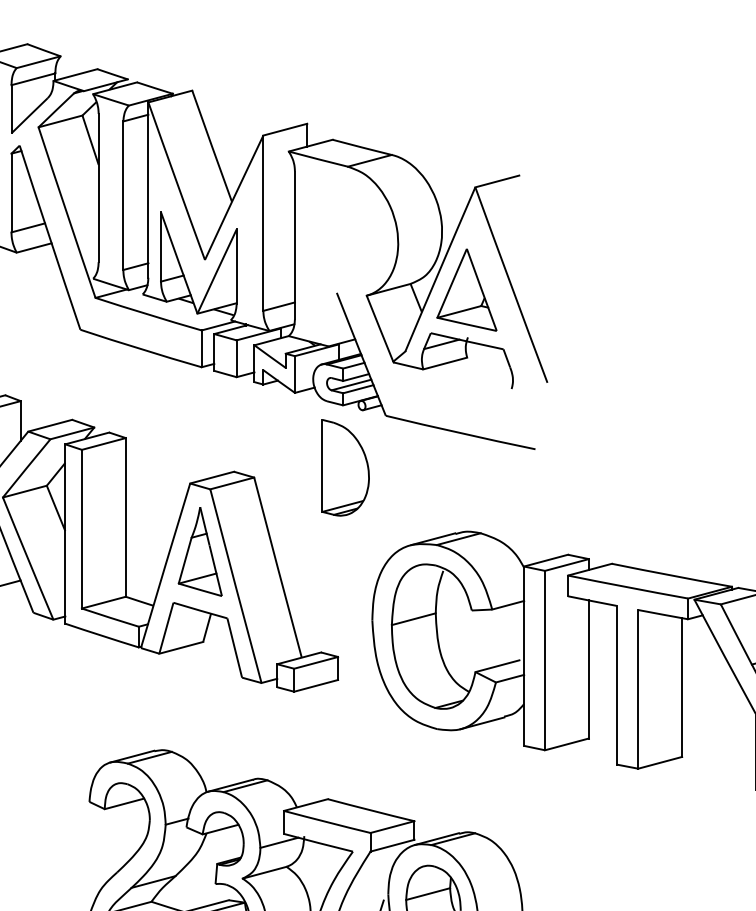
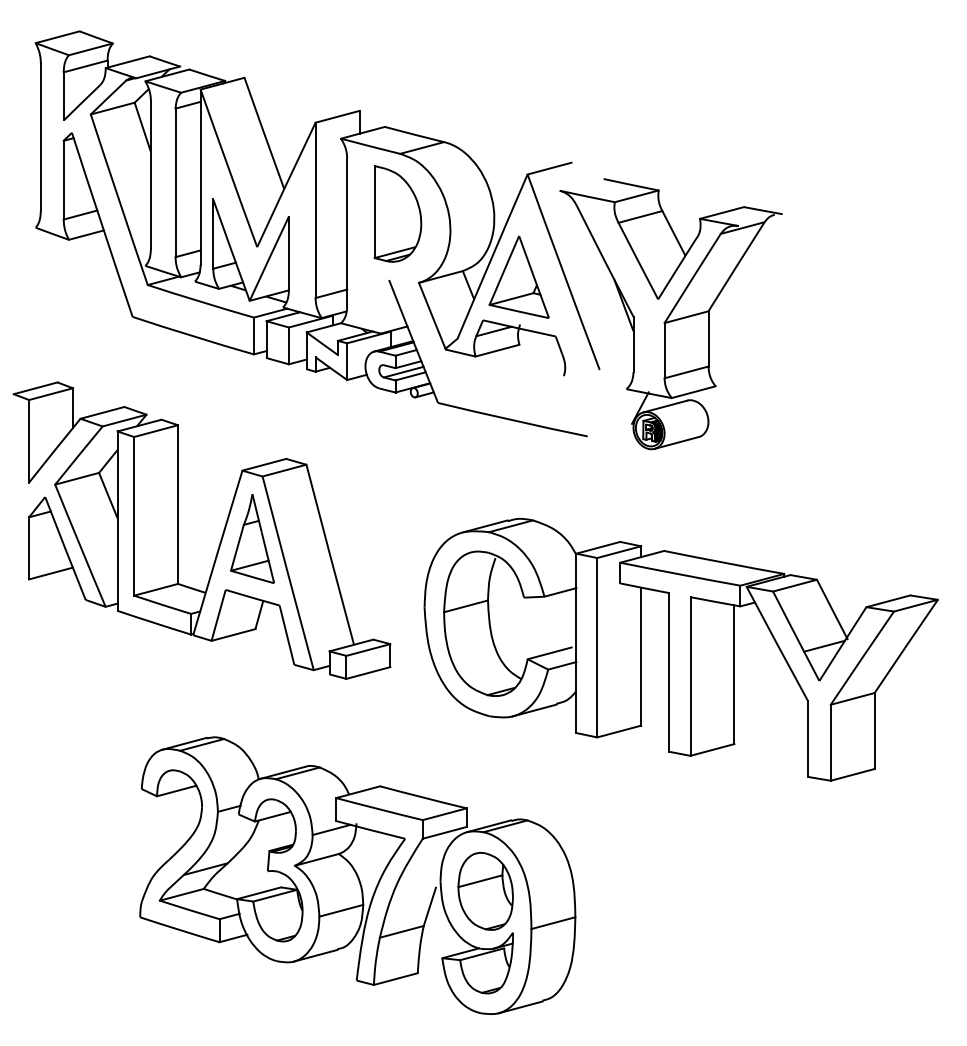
part: (618, 327) -> (670, 314), added
part: (345, 467) -> (397, 213), moved

